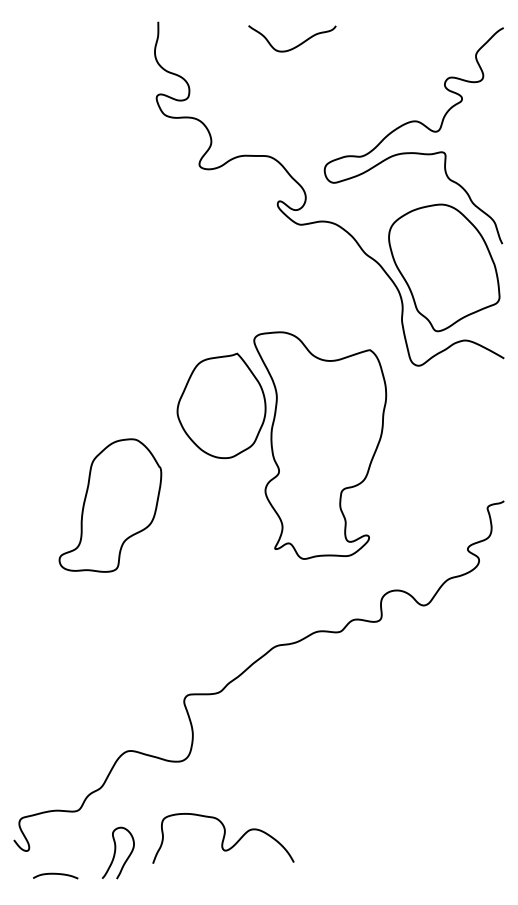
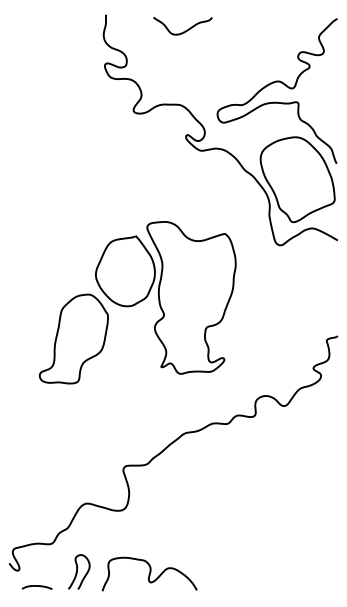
curve: (297, 43) -> (186, 29), moved
part: (281, 445) -> (165, 297), moved
curve: (223, 837) -> (149, 573), moved

